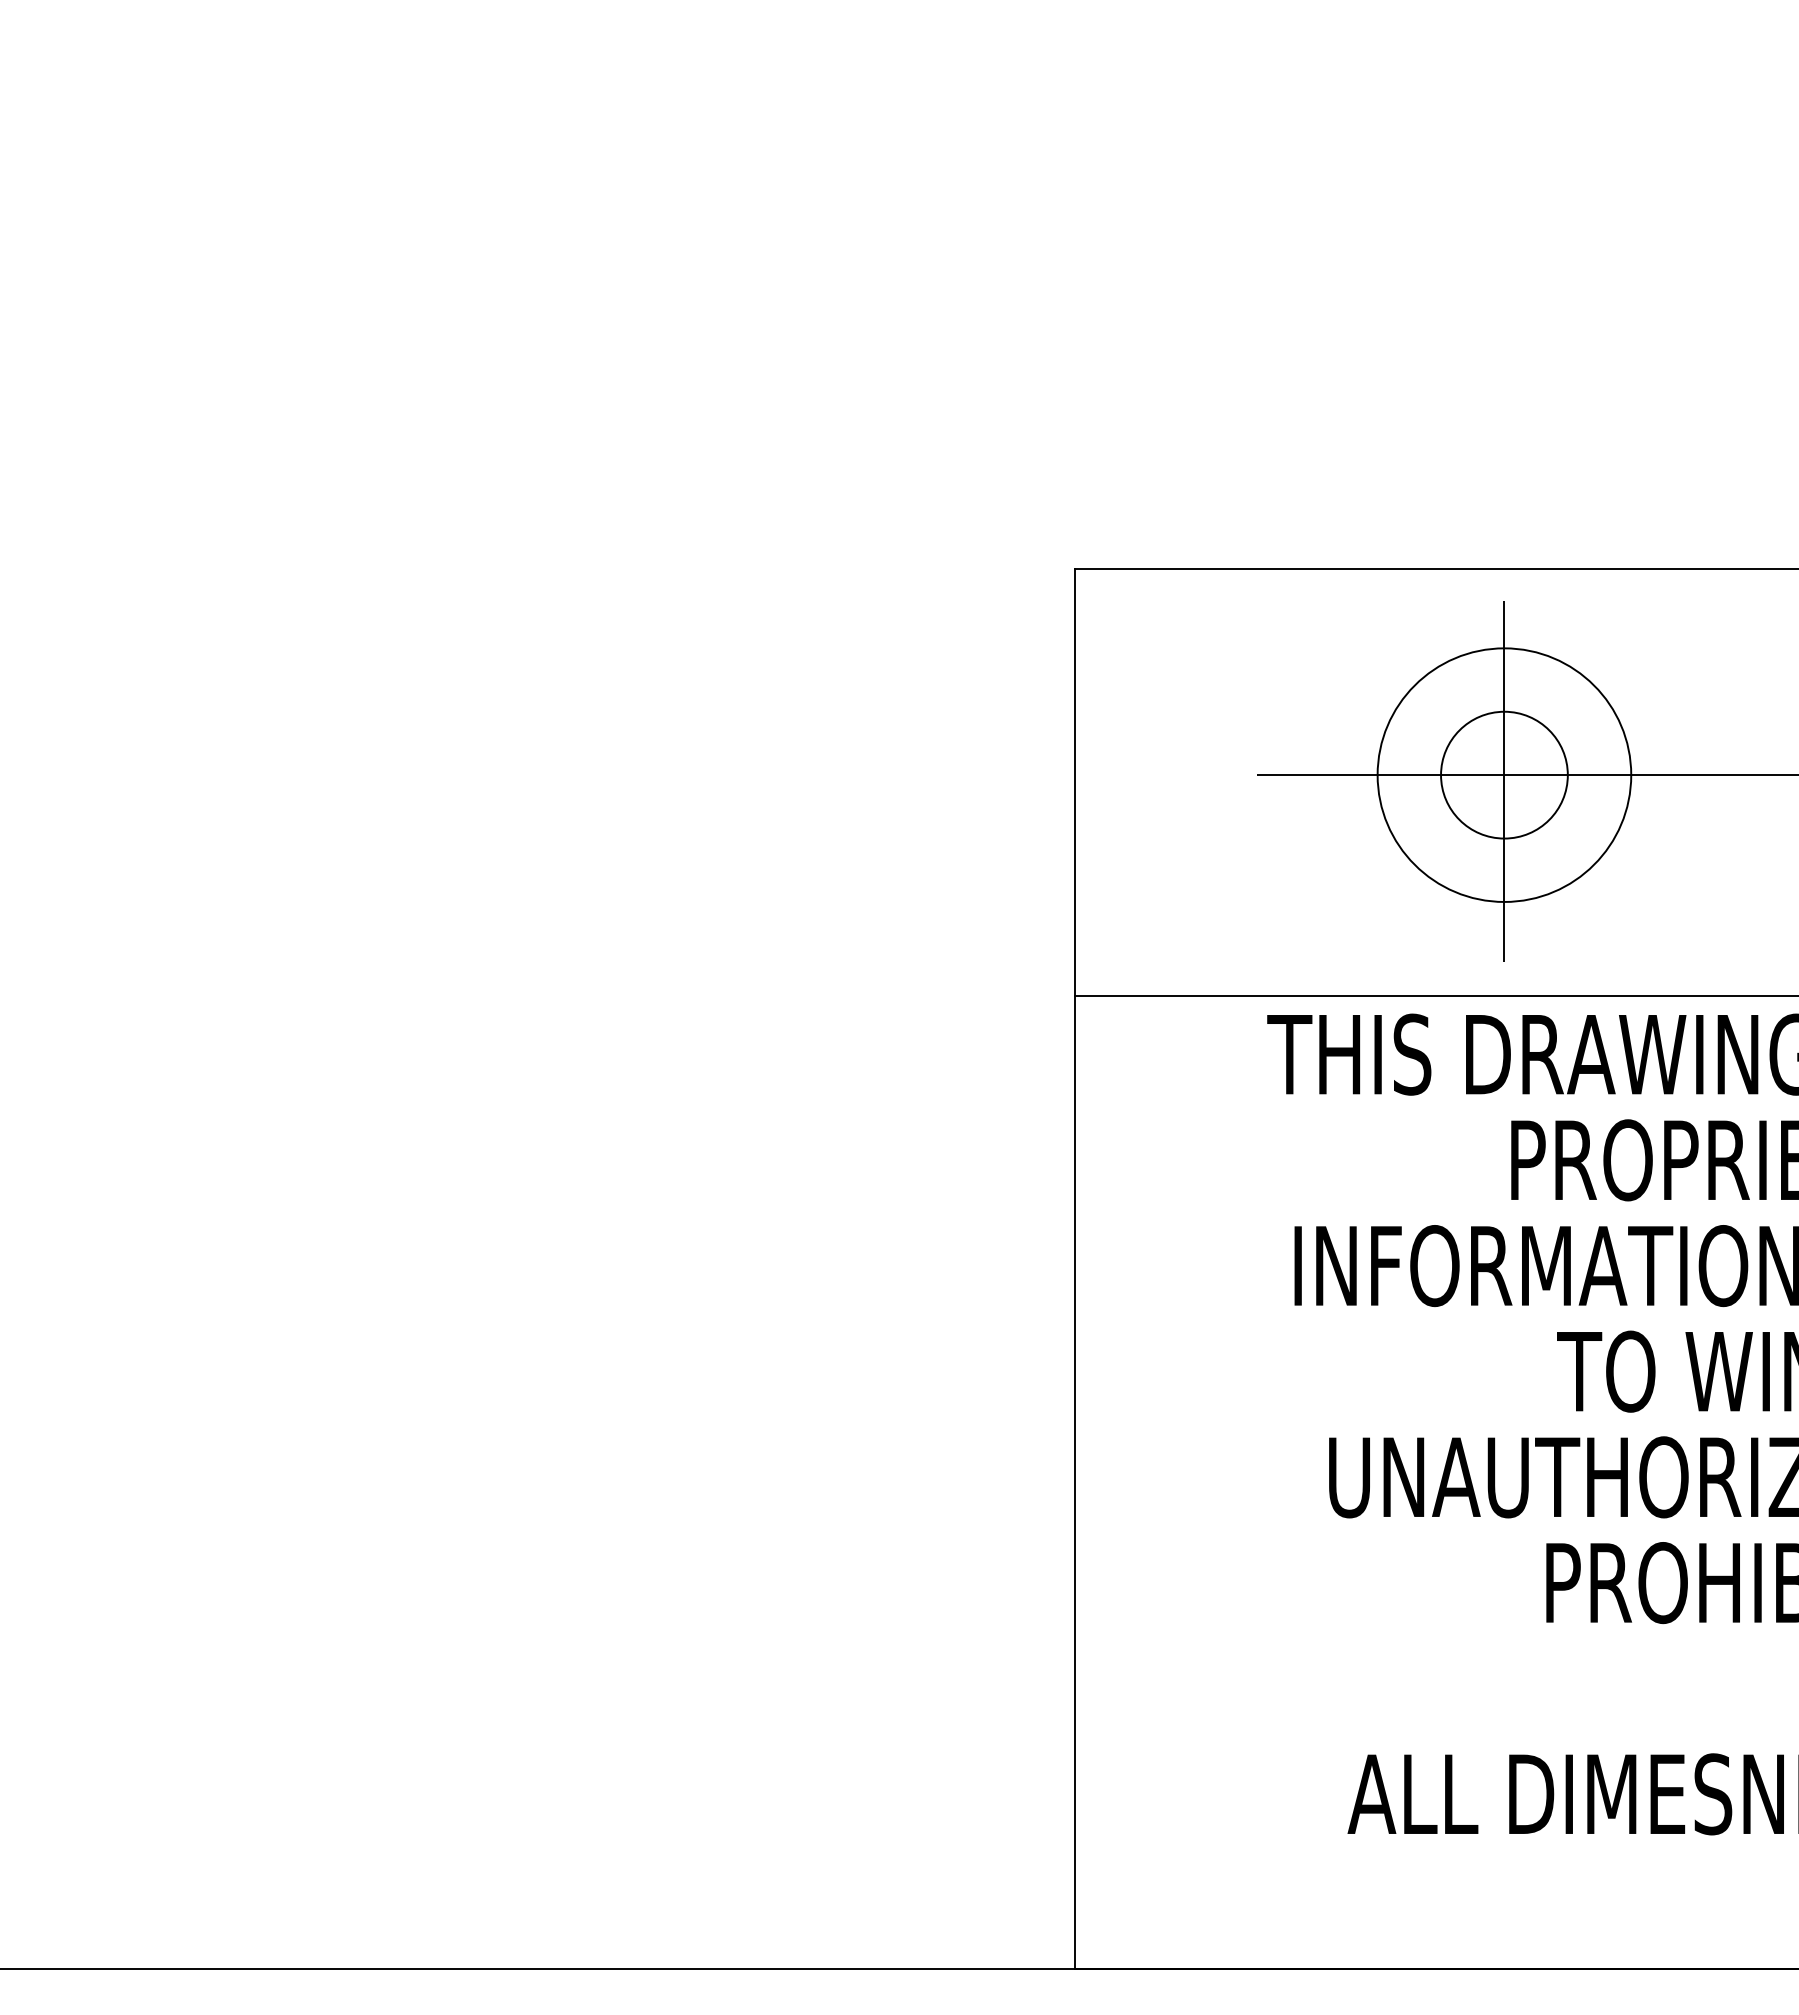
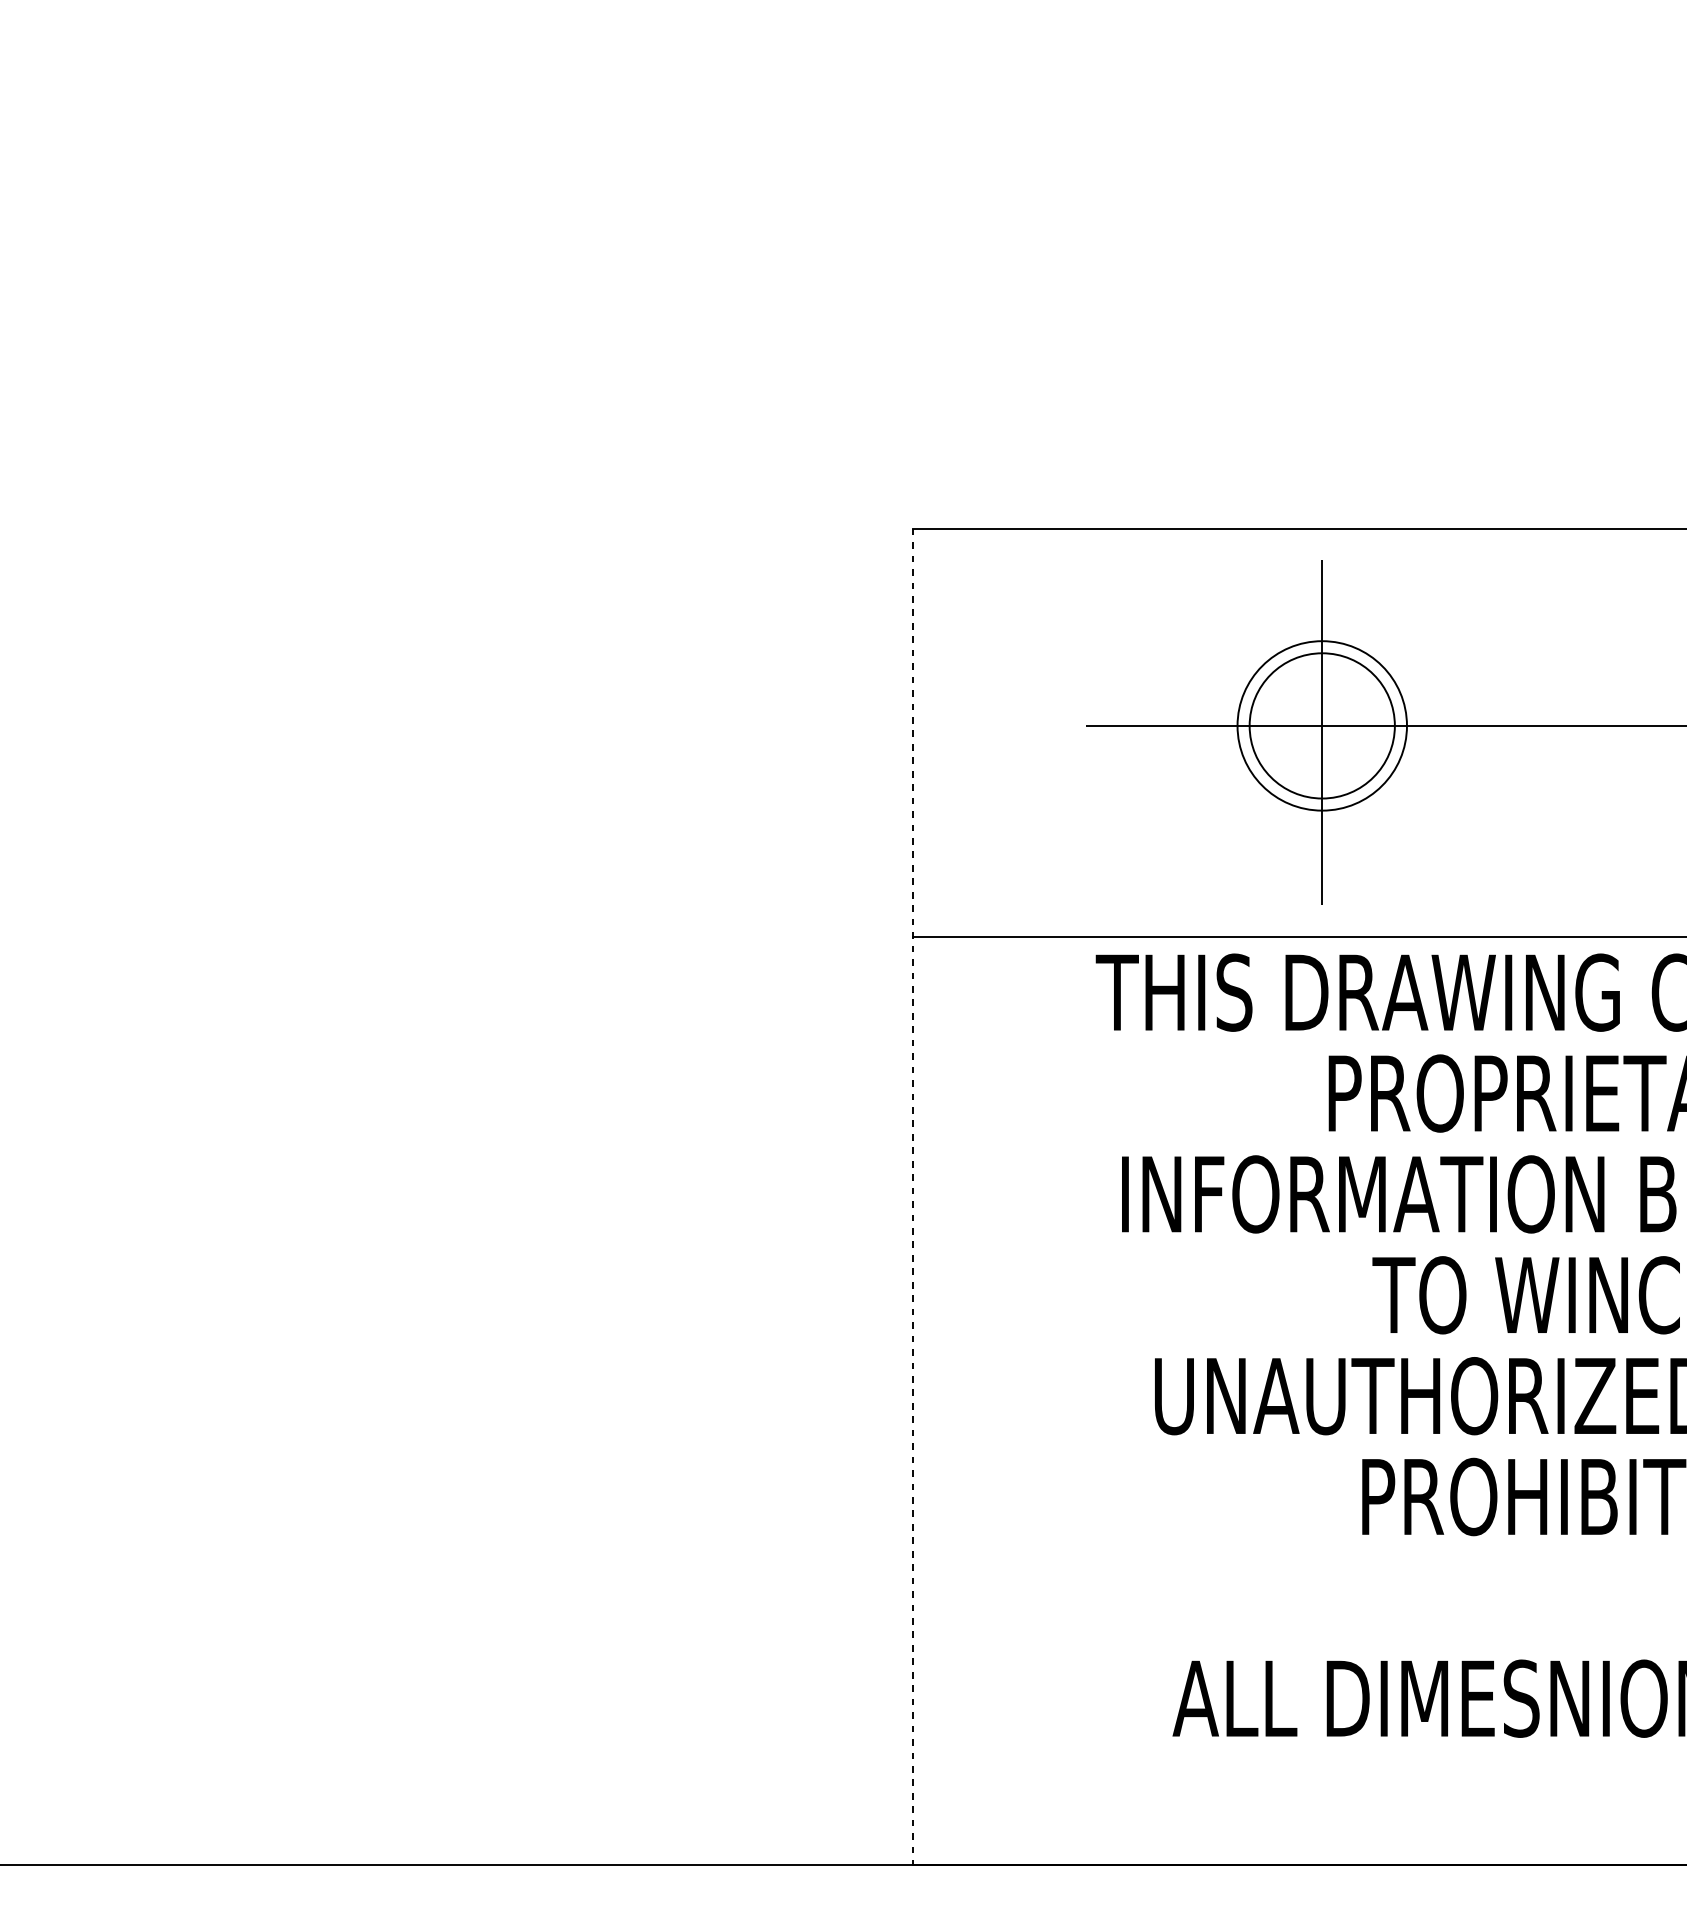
circle: (1504, 774) -> (1322, 725), size x0.6
circle: (1504, 774) -> (1322, 725), size x1.4
line: (1075, 1269) -> (912, 1197), solid -> dashed

